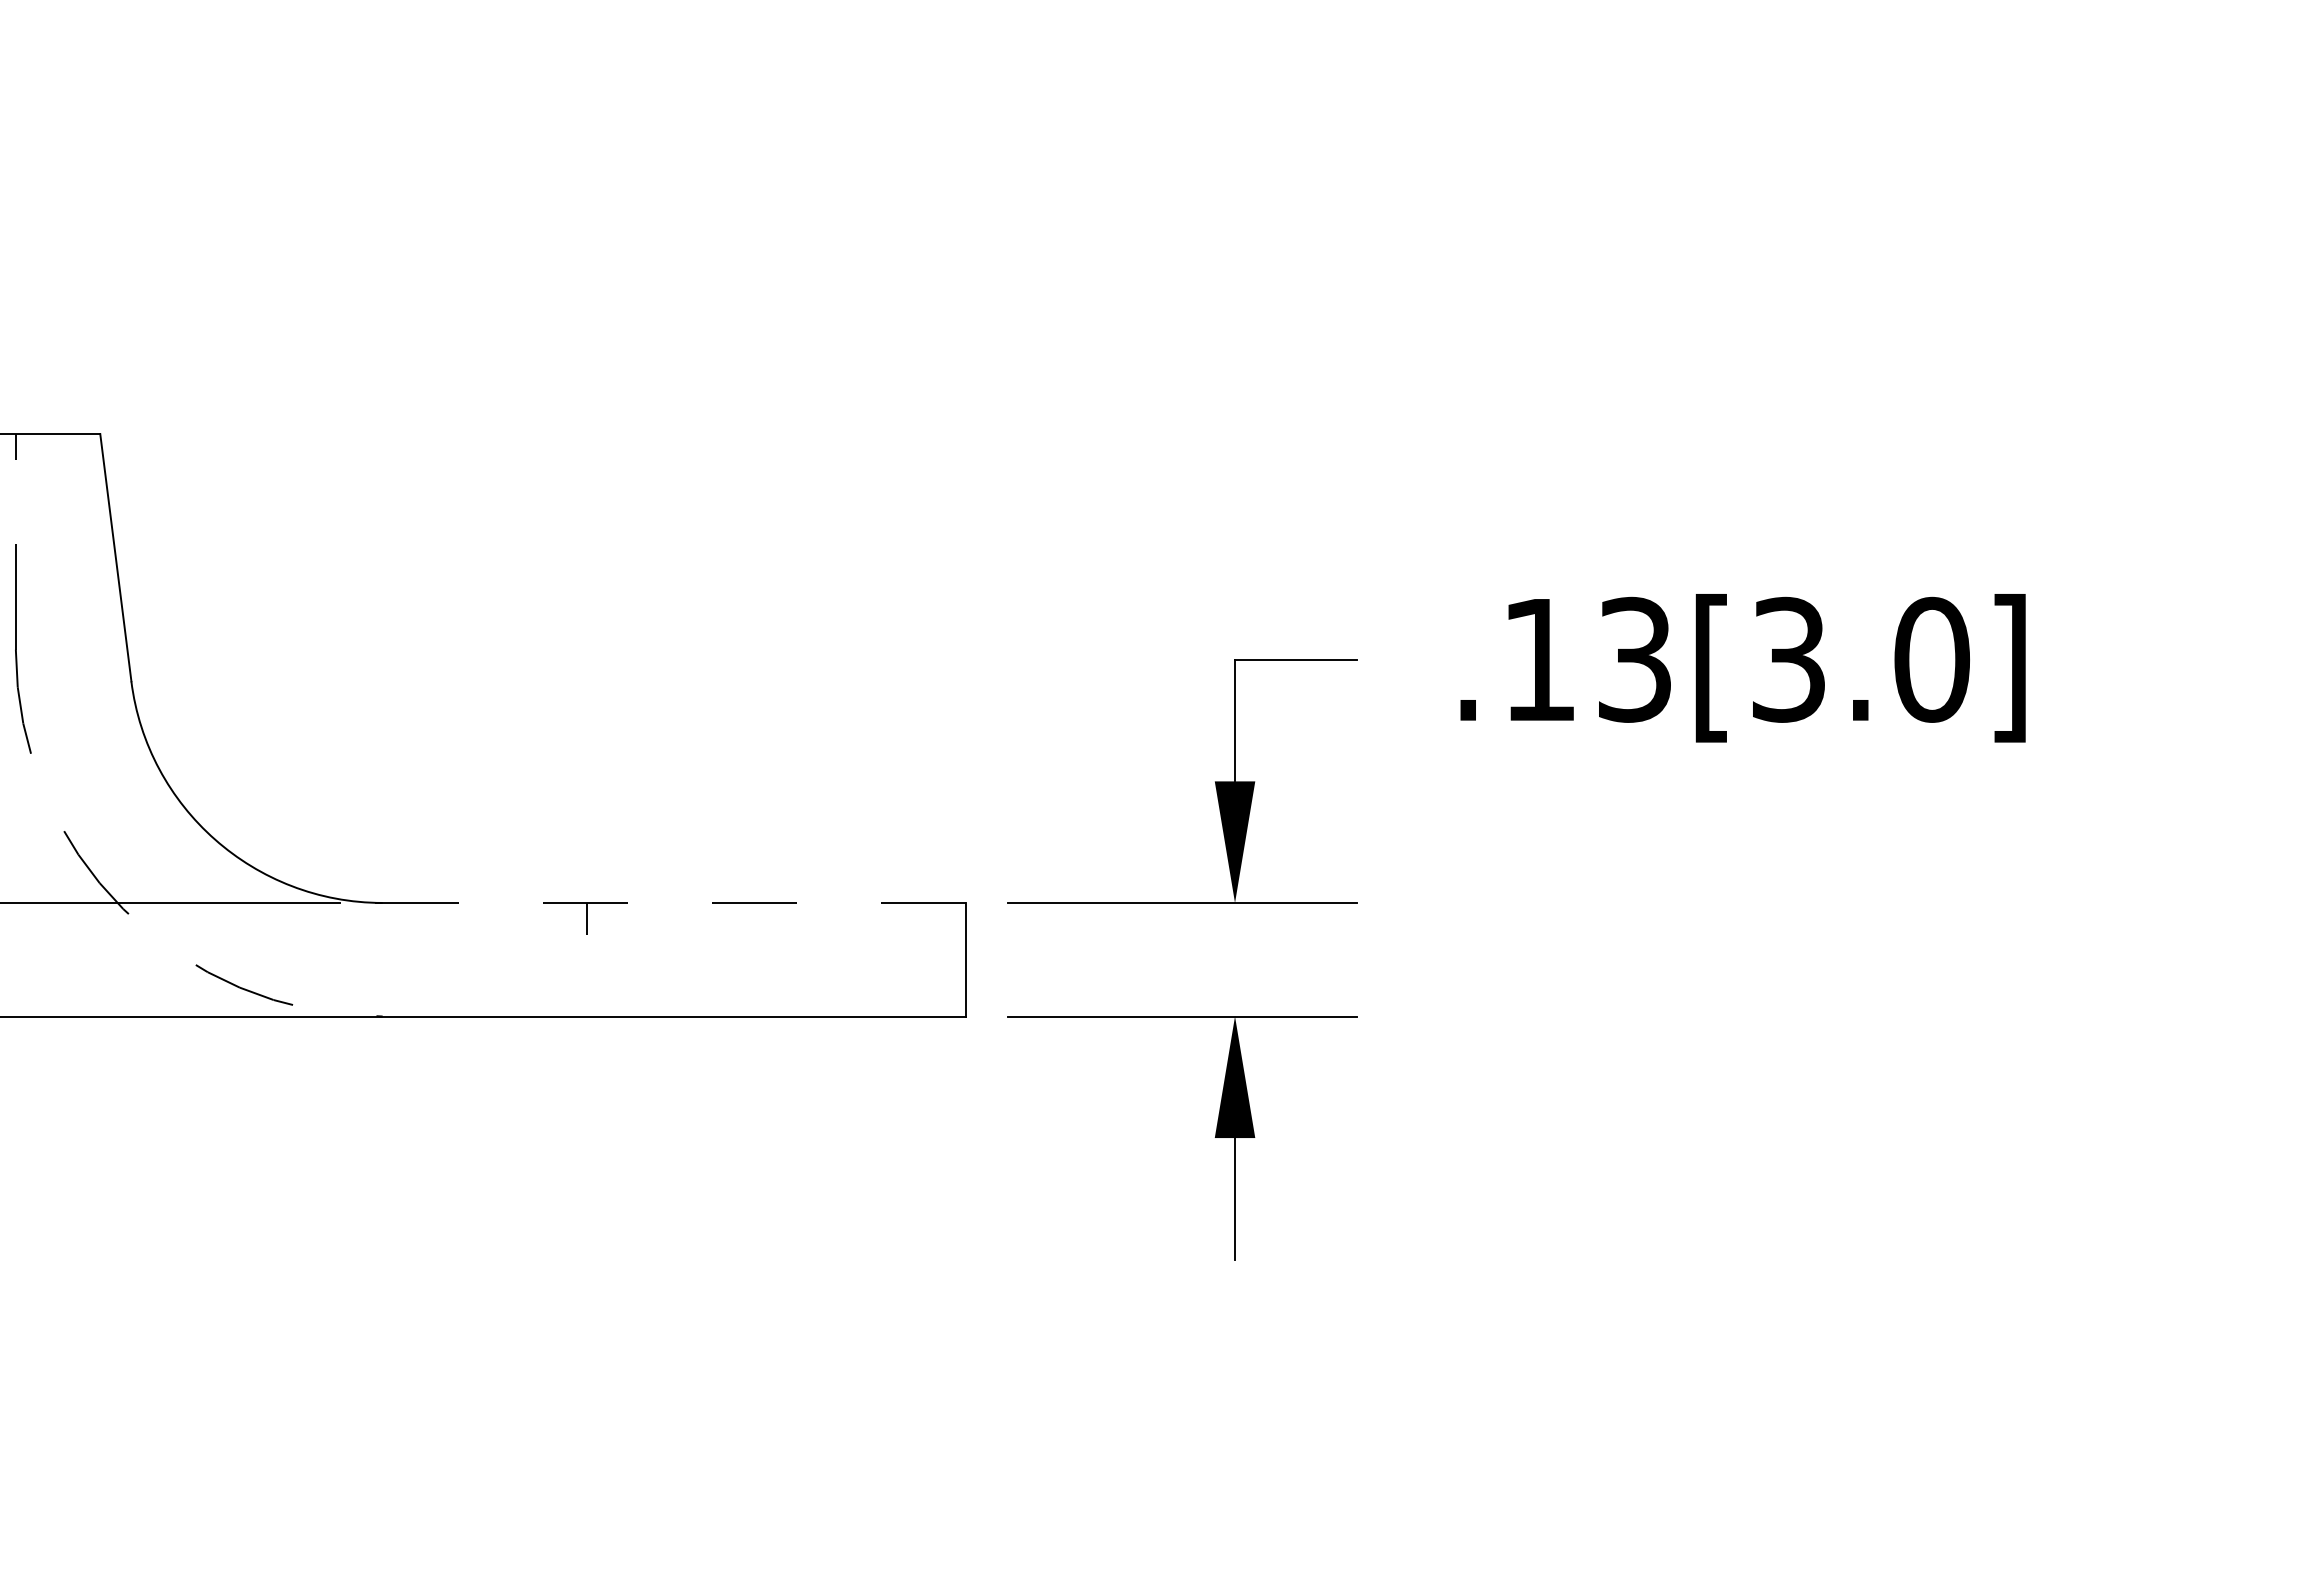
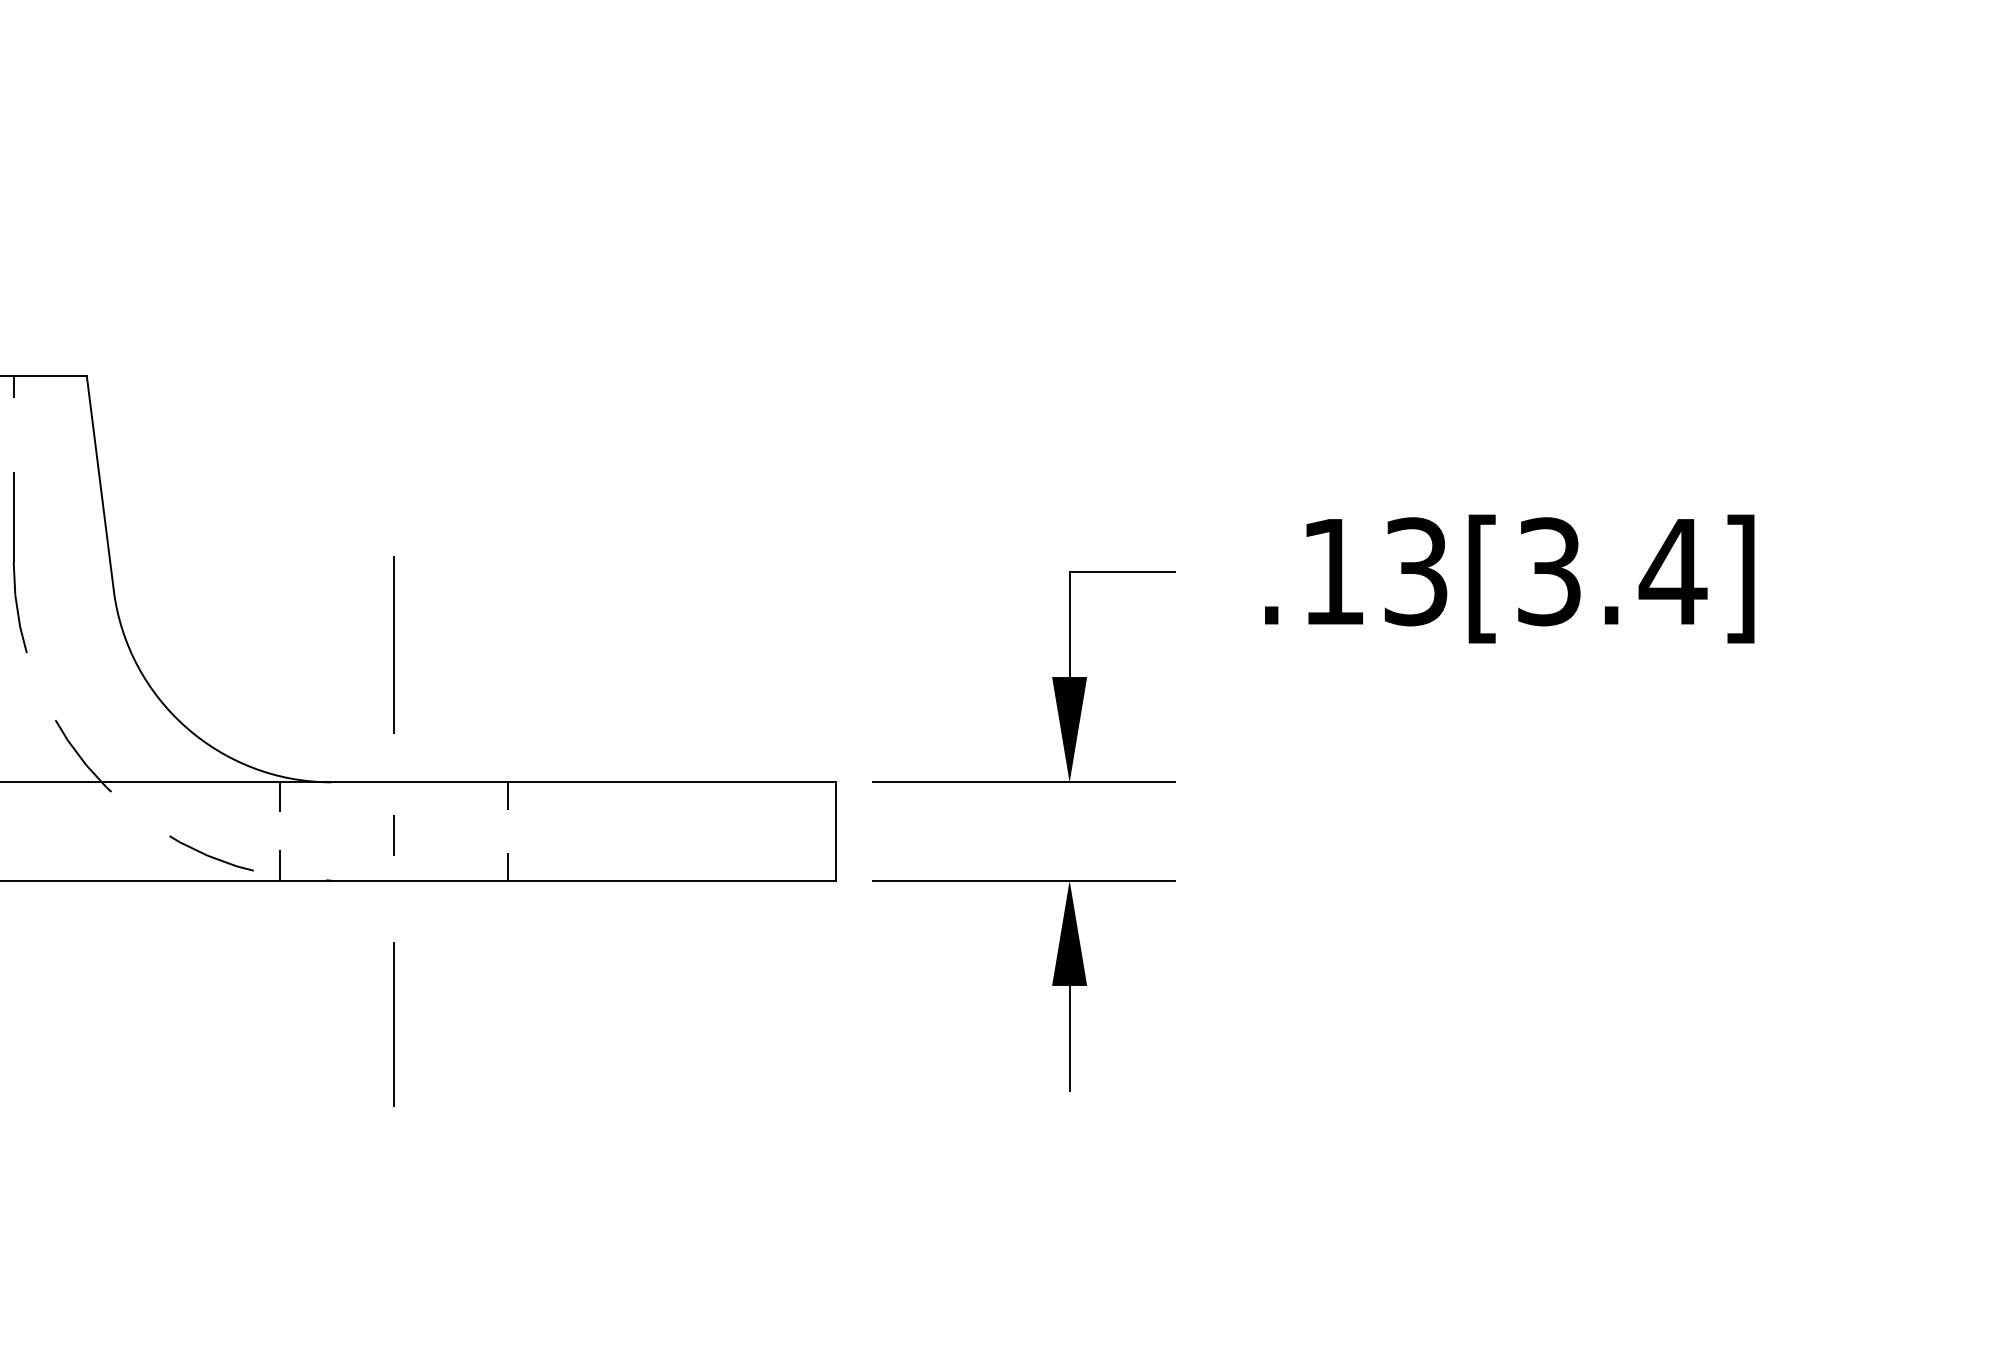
text: (1931, 659) -> (1672, 571), .13[3.0] -> .13[3.4]
line: (454, 744) -> (393, 645), added
line: (653, 902) -> (565, 781), dashed -> solid
line: (323, 919) -> (280, 796), added
line: (454, 964) -> (393, 835), added
line: (323, 998) -> (280, 865), added
line: (586, 1000) -> (507, 866), added
line: (454, 1182) -> (393, 1024), added

